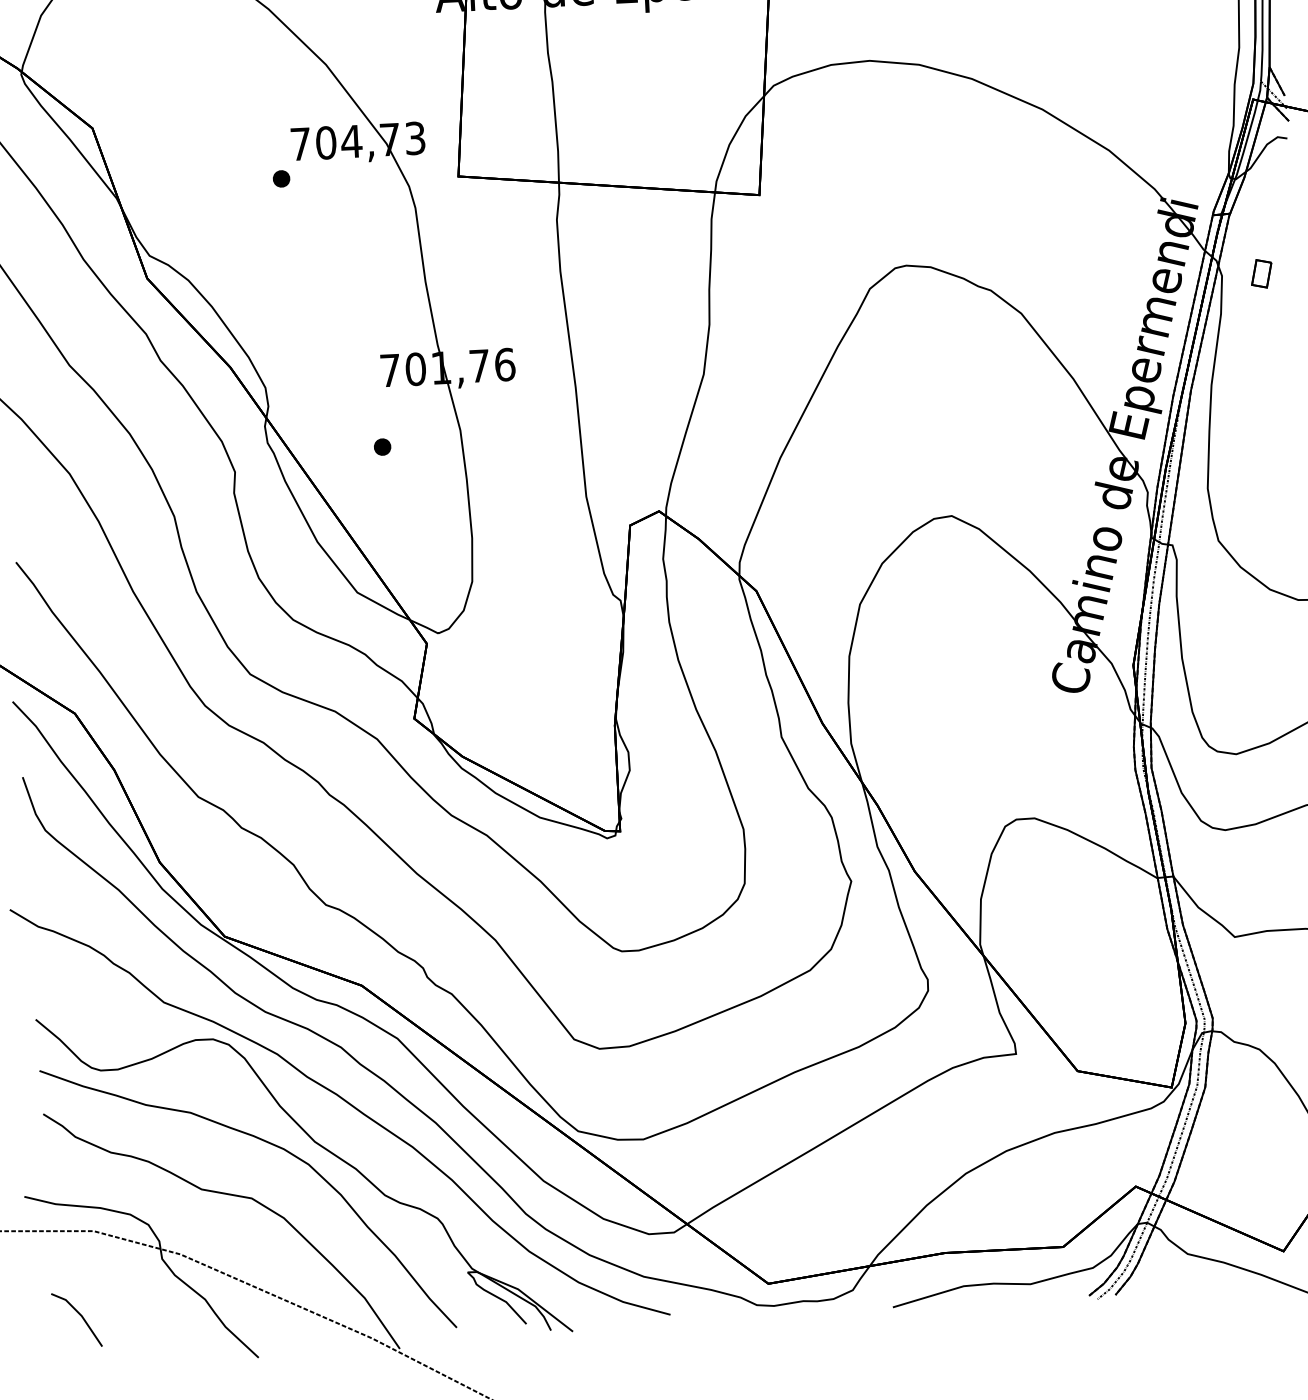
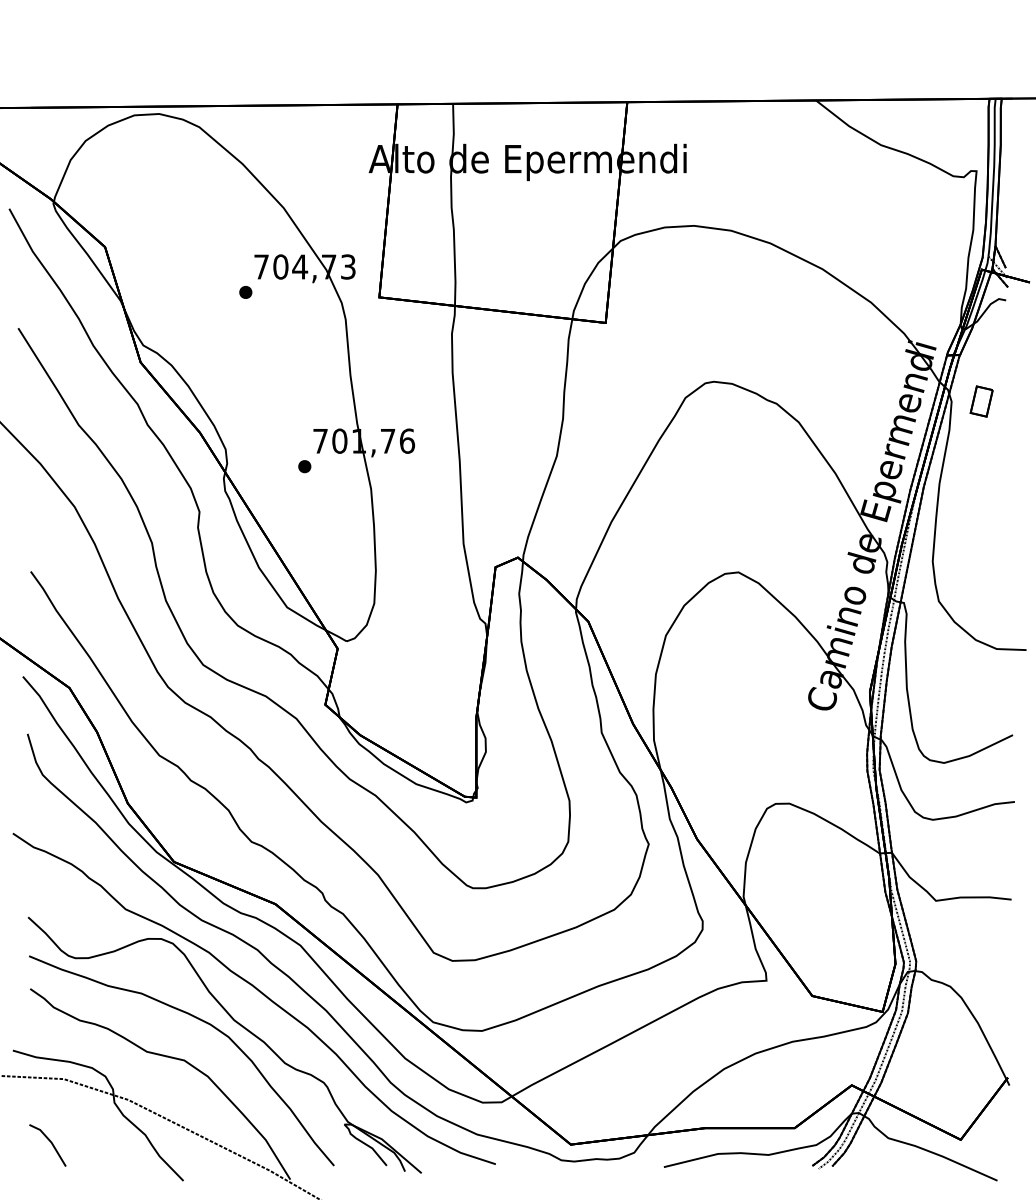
part: (1261, 273) -> (981, 401), size x1.43
part: (382, 446) -> (304, 466), moved

